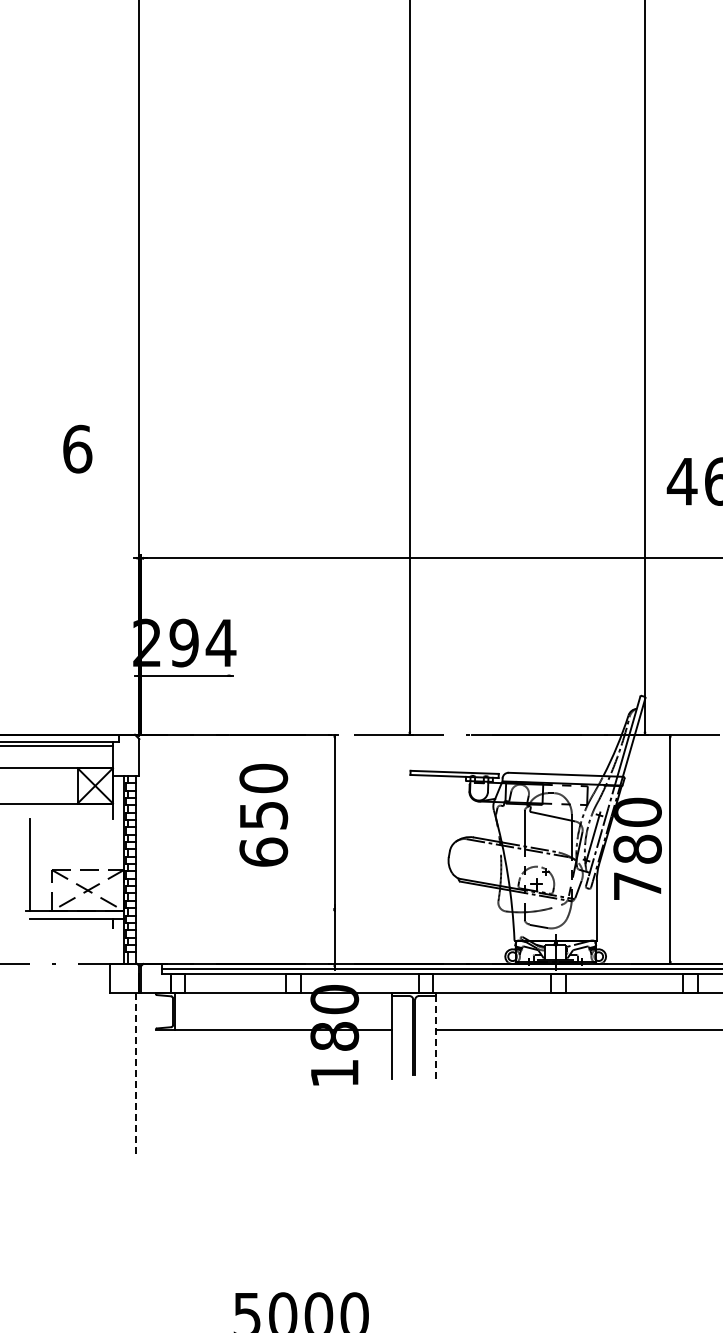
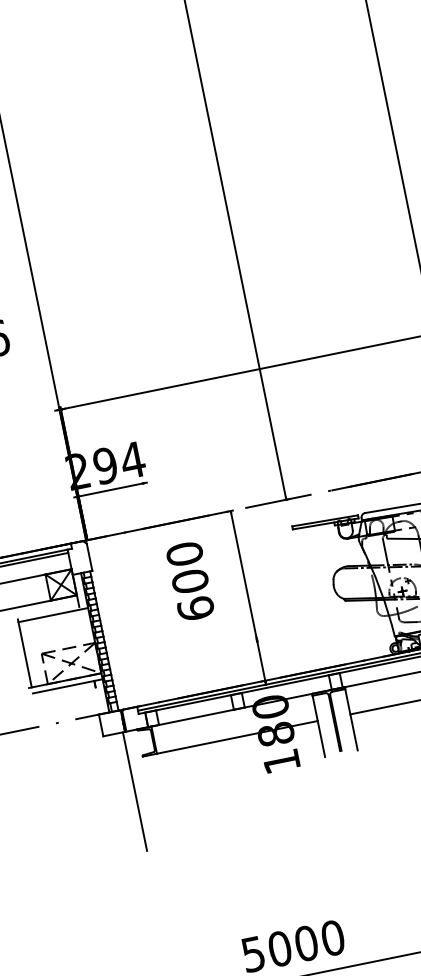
text: (263, 814) -> (190, 580), 650 -> 600
line: (77, 822) -> (53, 614), added
line: (436, 1036) -> (351, 719), dashed -> solid
line: (136, 1074) -> (135, 792), dashed -> solid

